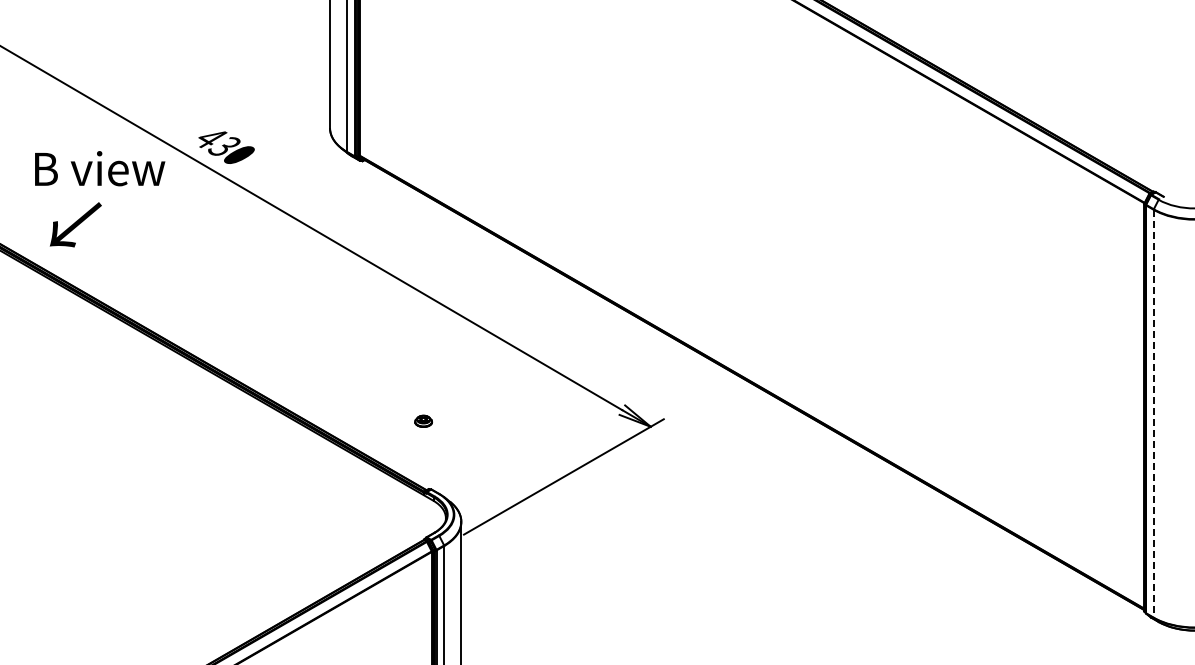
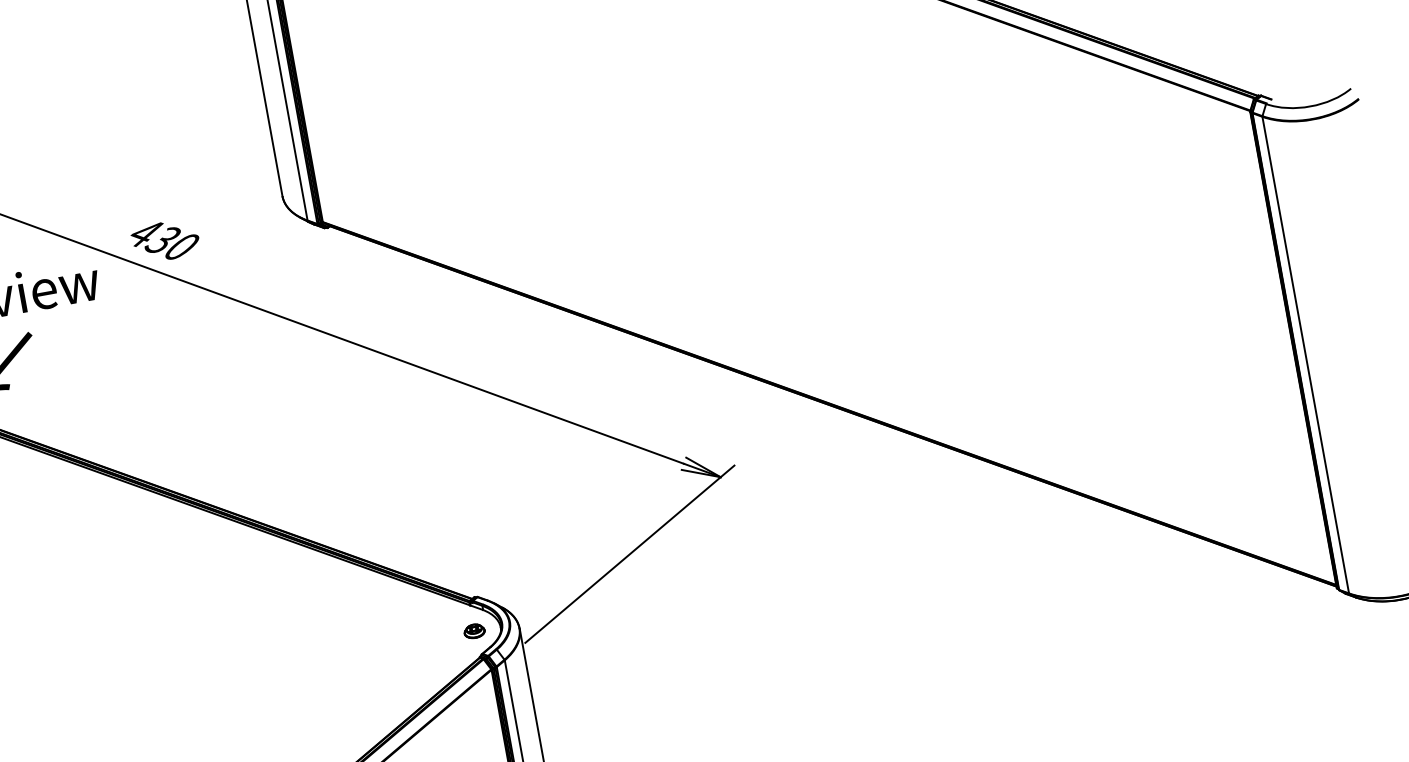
line: (1153, 413) -> (1305, 354), dashed -> solid
part: (423, 420) -> (474, 630), moved

